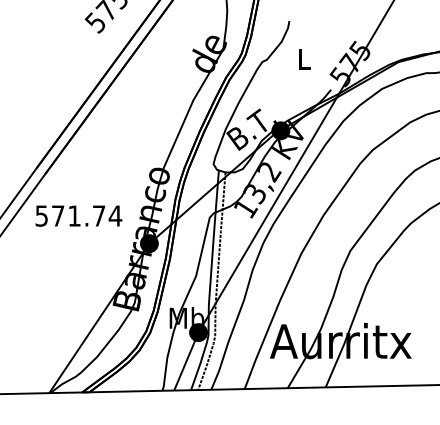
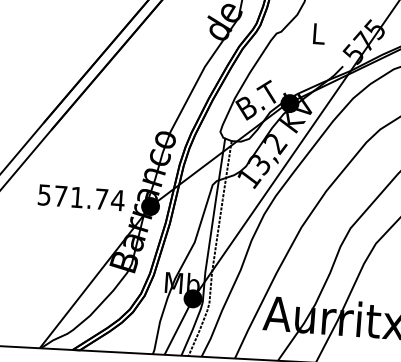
text: (78, 215) -> (81, 197), moved

